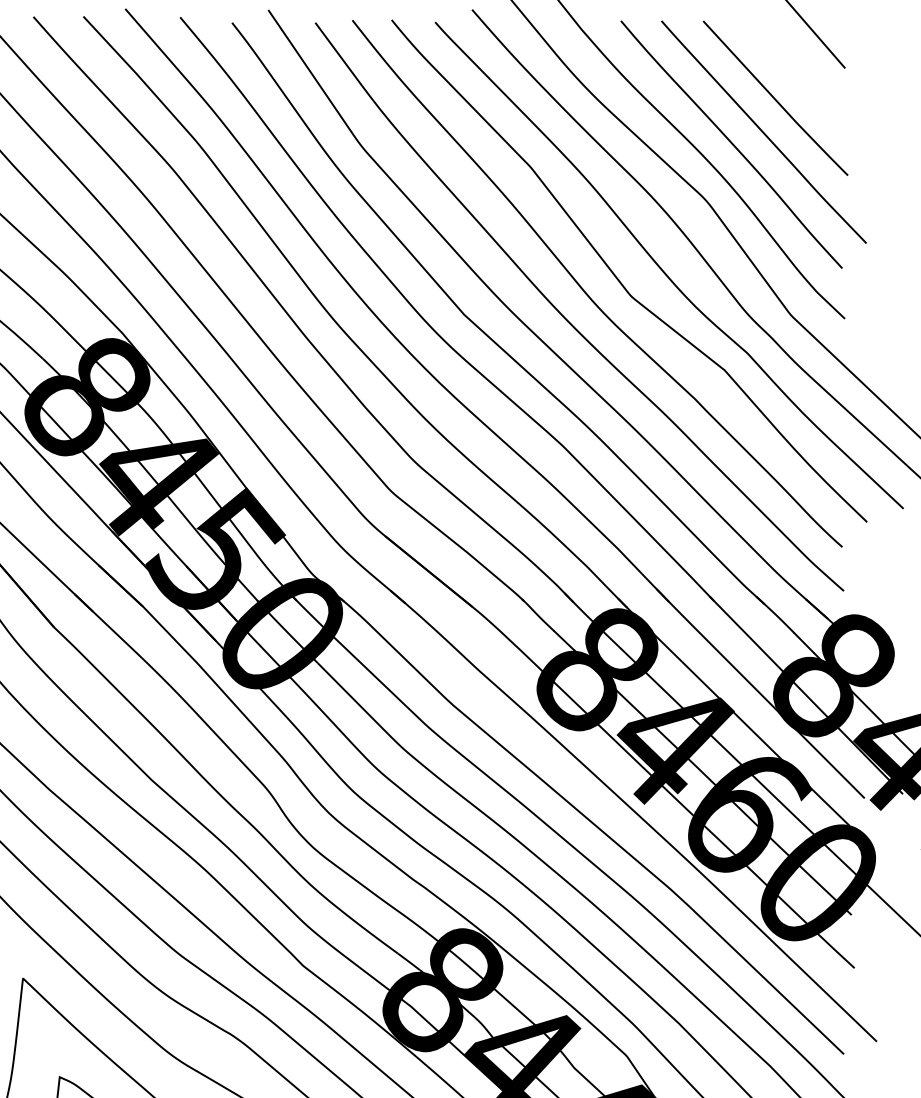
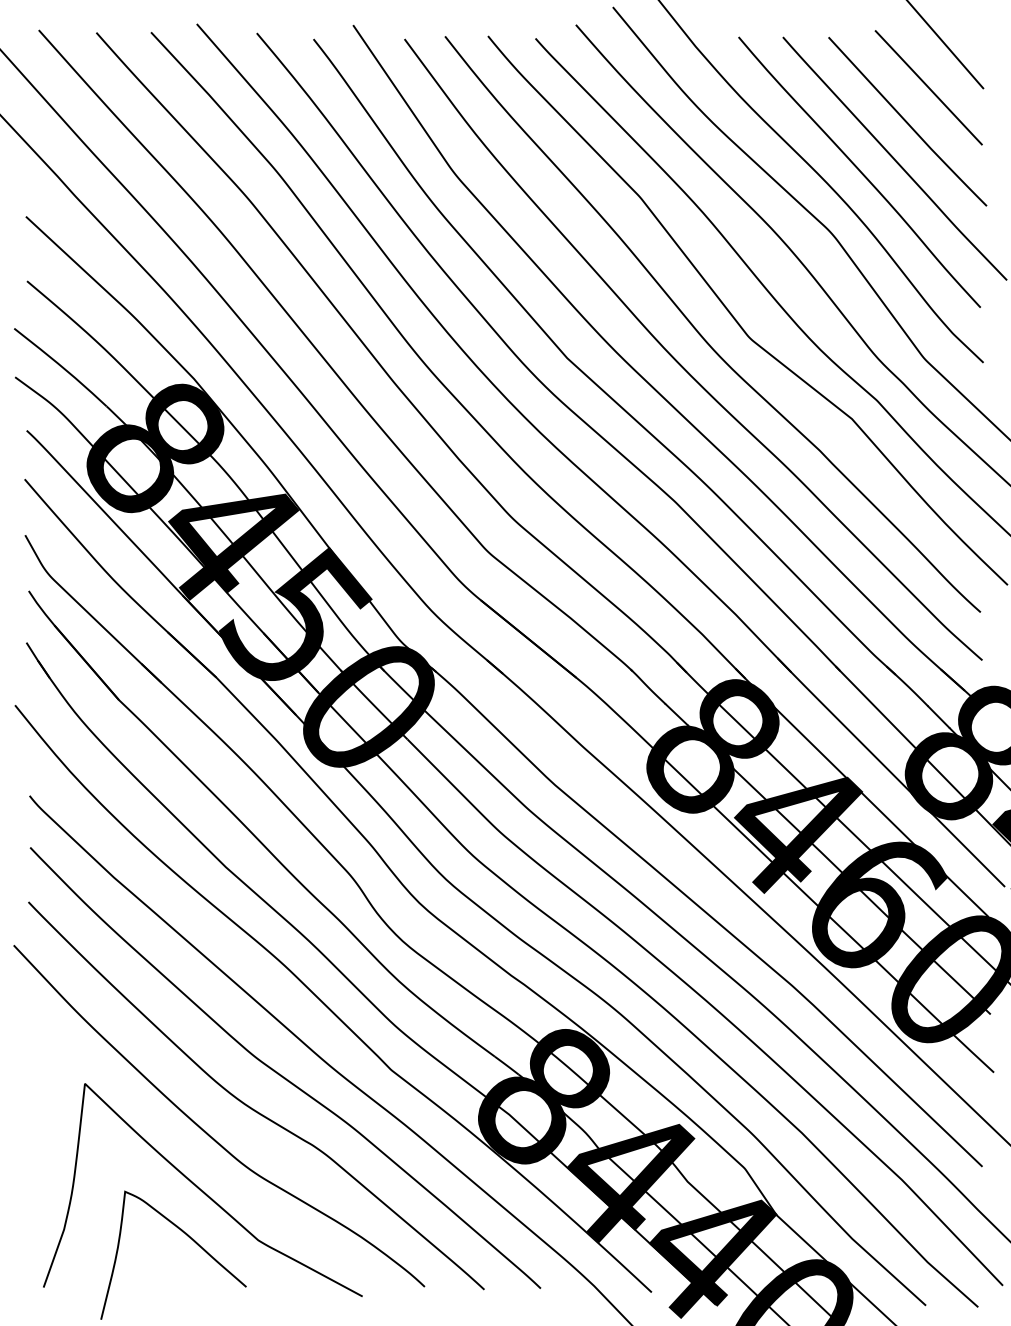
line: (794, 67) -> (928, 87), added

